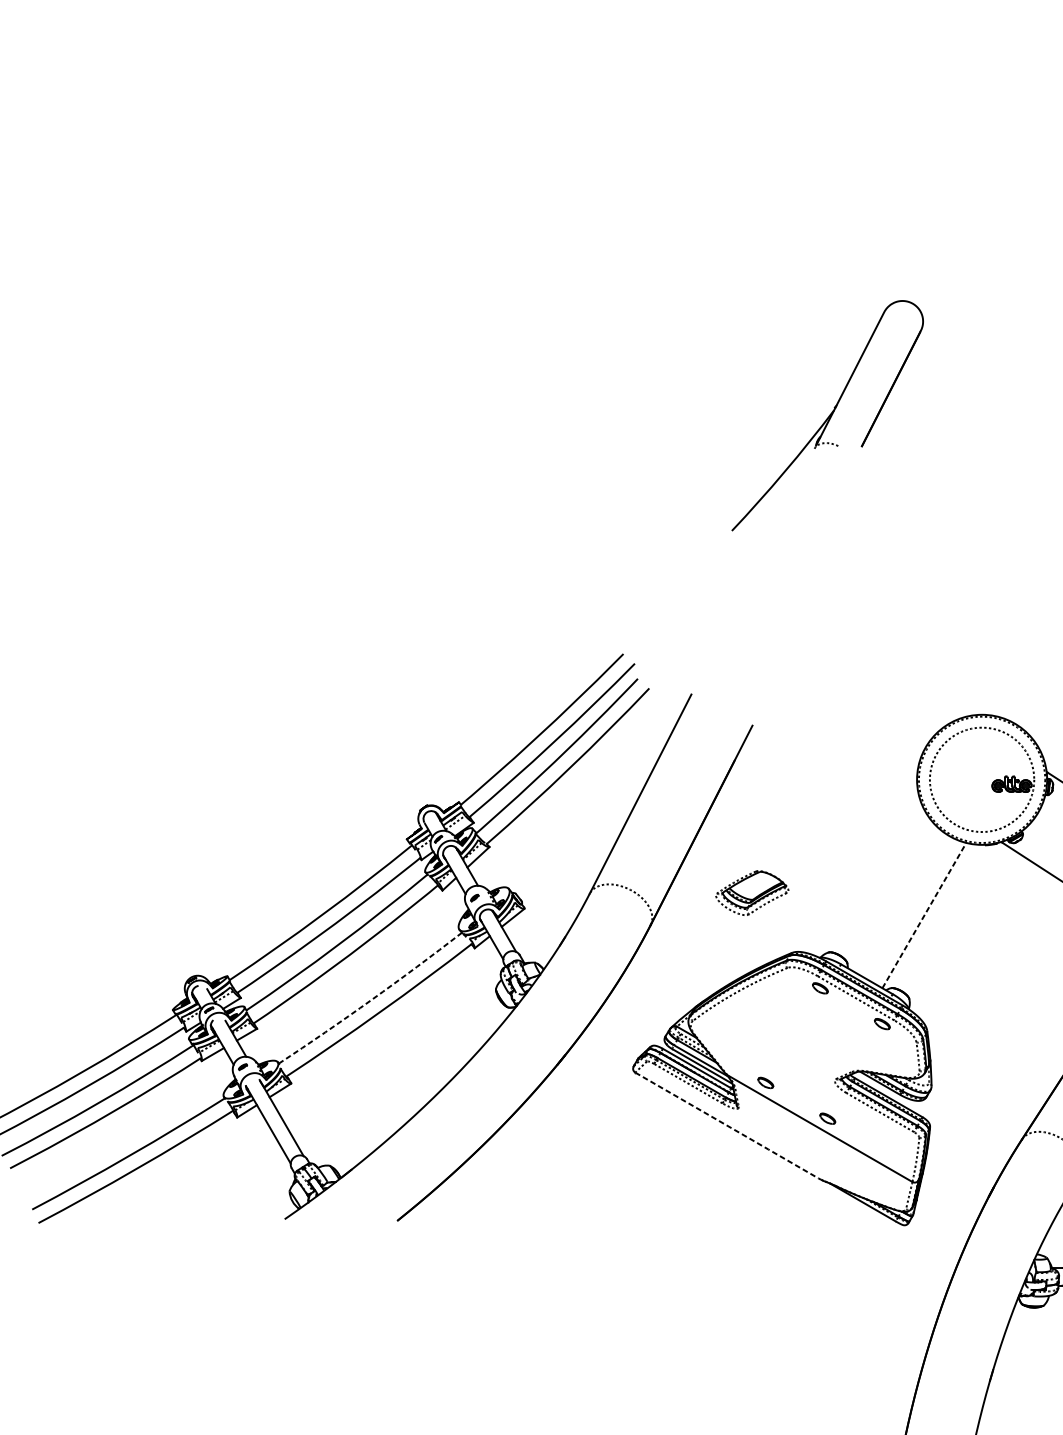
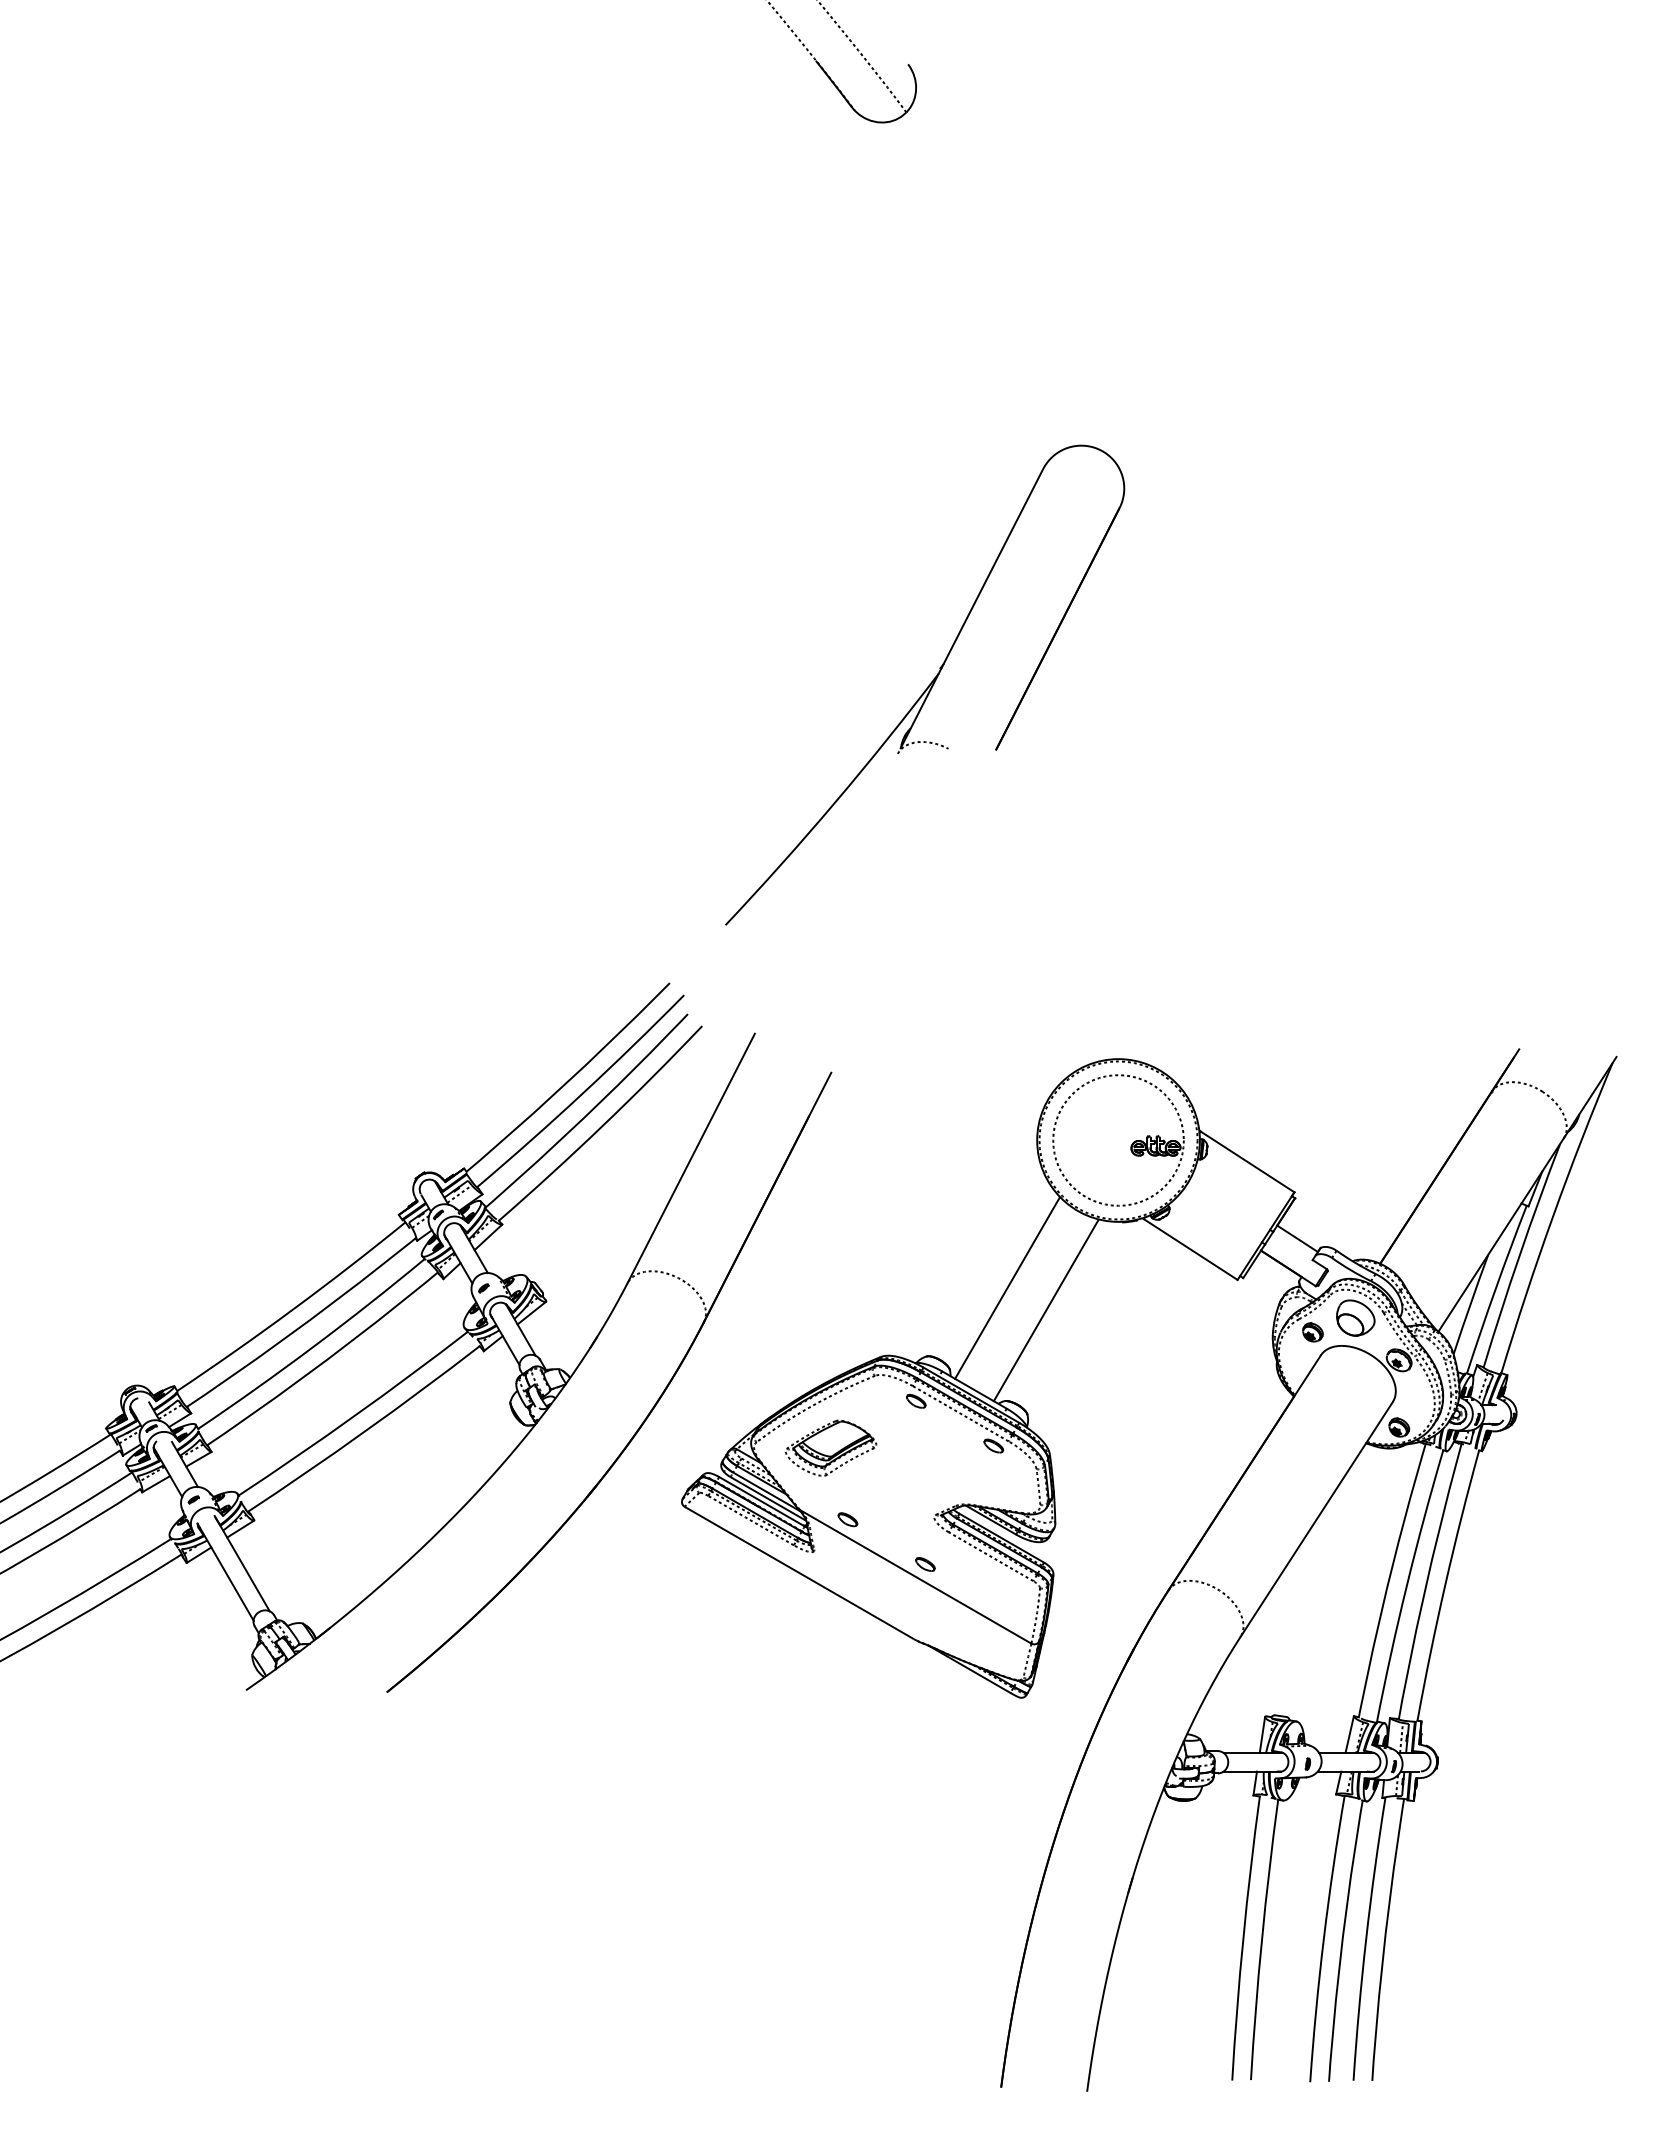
part: (827, 415) -> (925, 684), size x1.67
part: (751, 892) -> (830, 1447), moved
line: (893, 897) -> (1007, 1287), added
line: (924, 915) -> (1046, 1310), dashed -> solid
arc: (371, 999) -> (354, 1415), dashed -> solid
line: (727, 1125) -> (800, 1573), dashed -> solid

